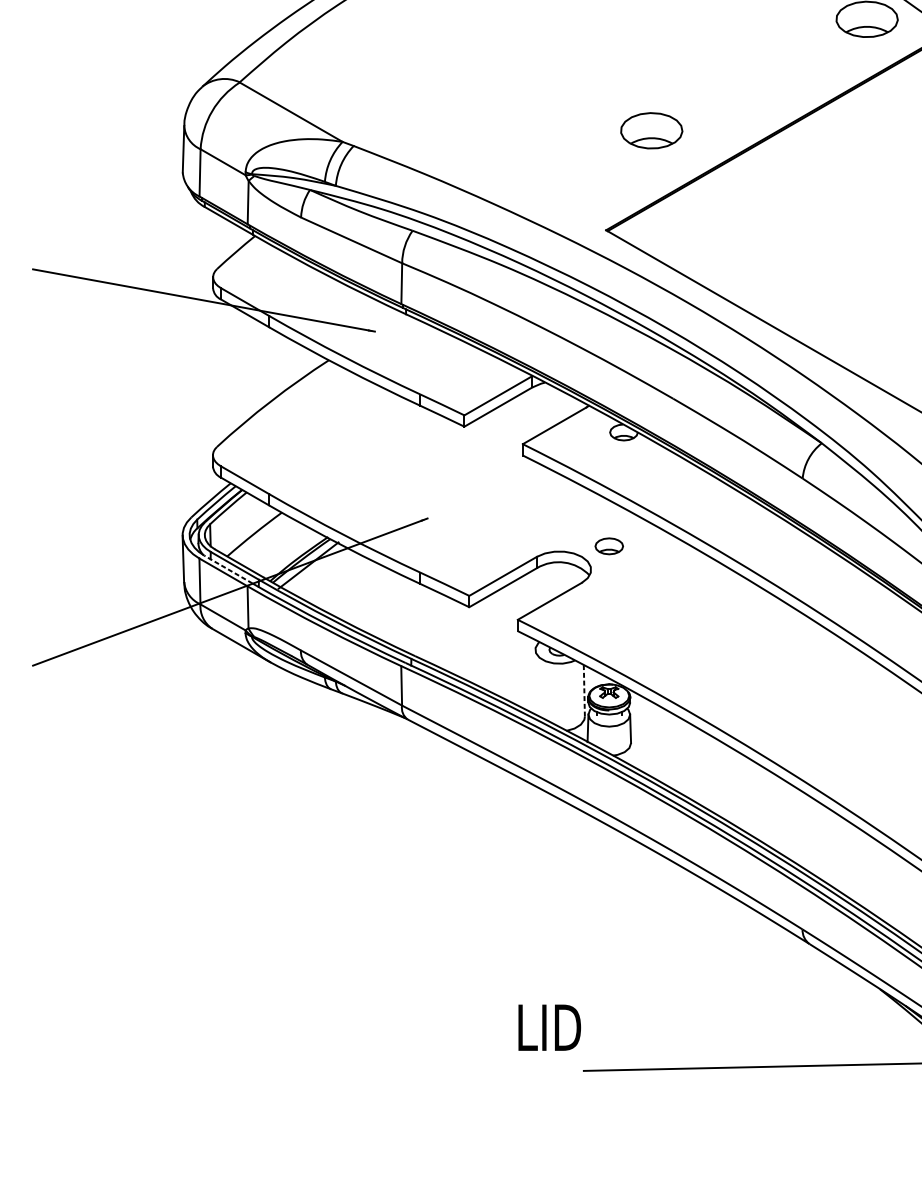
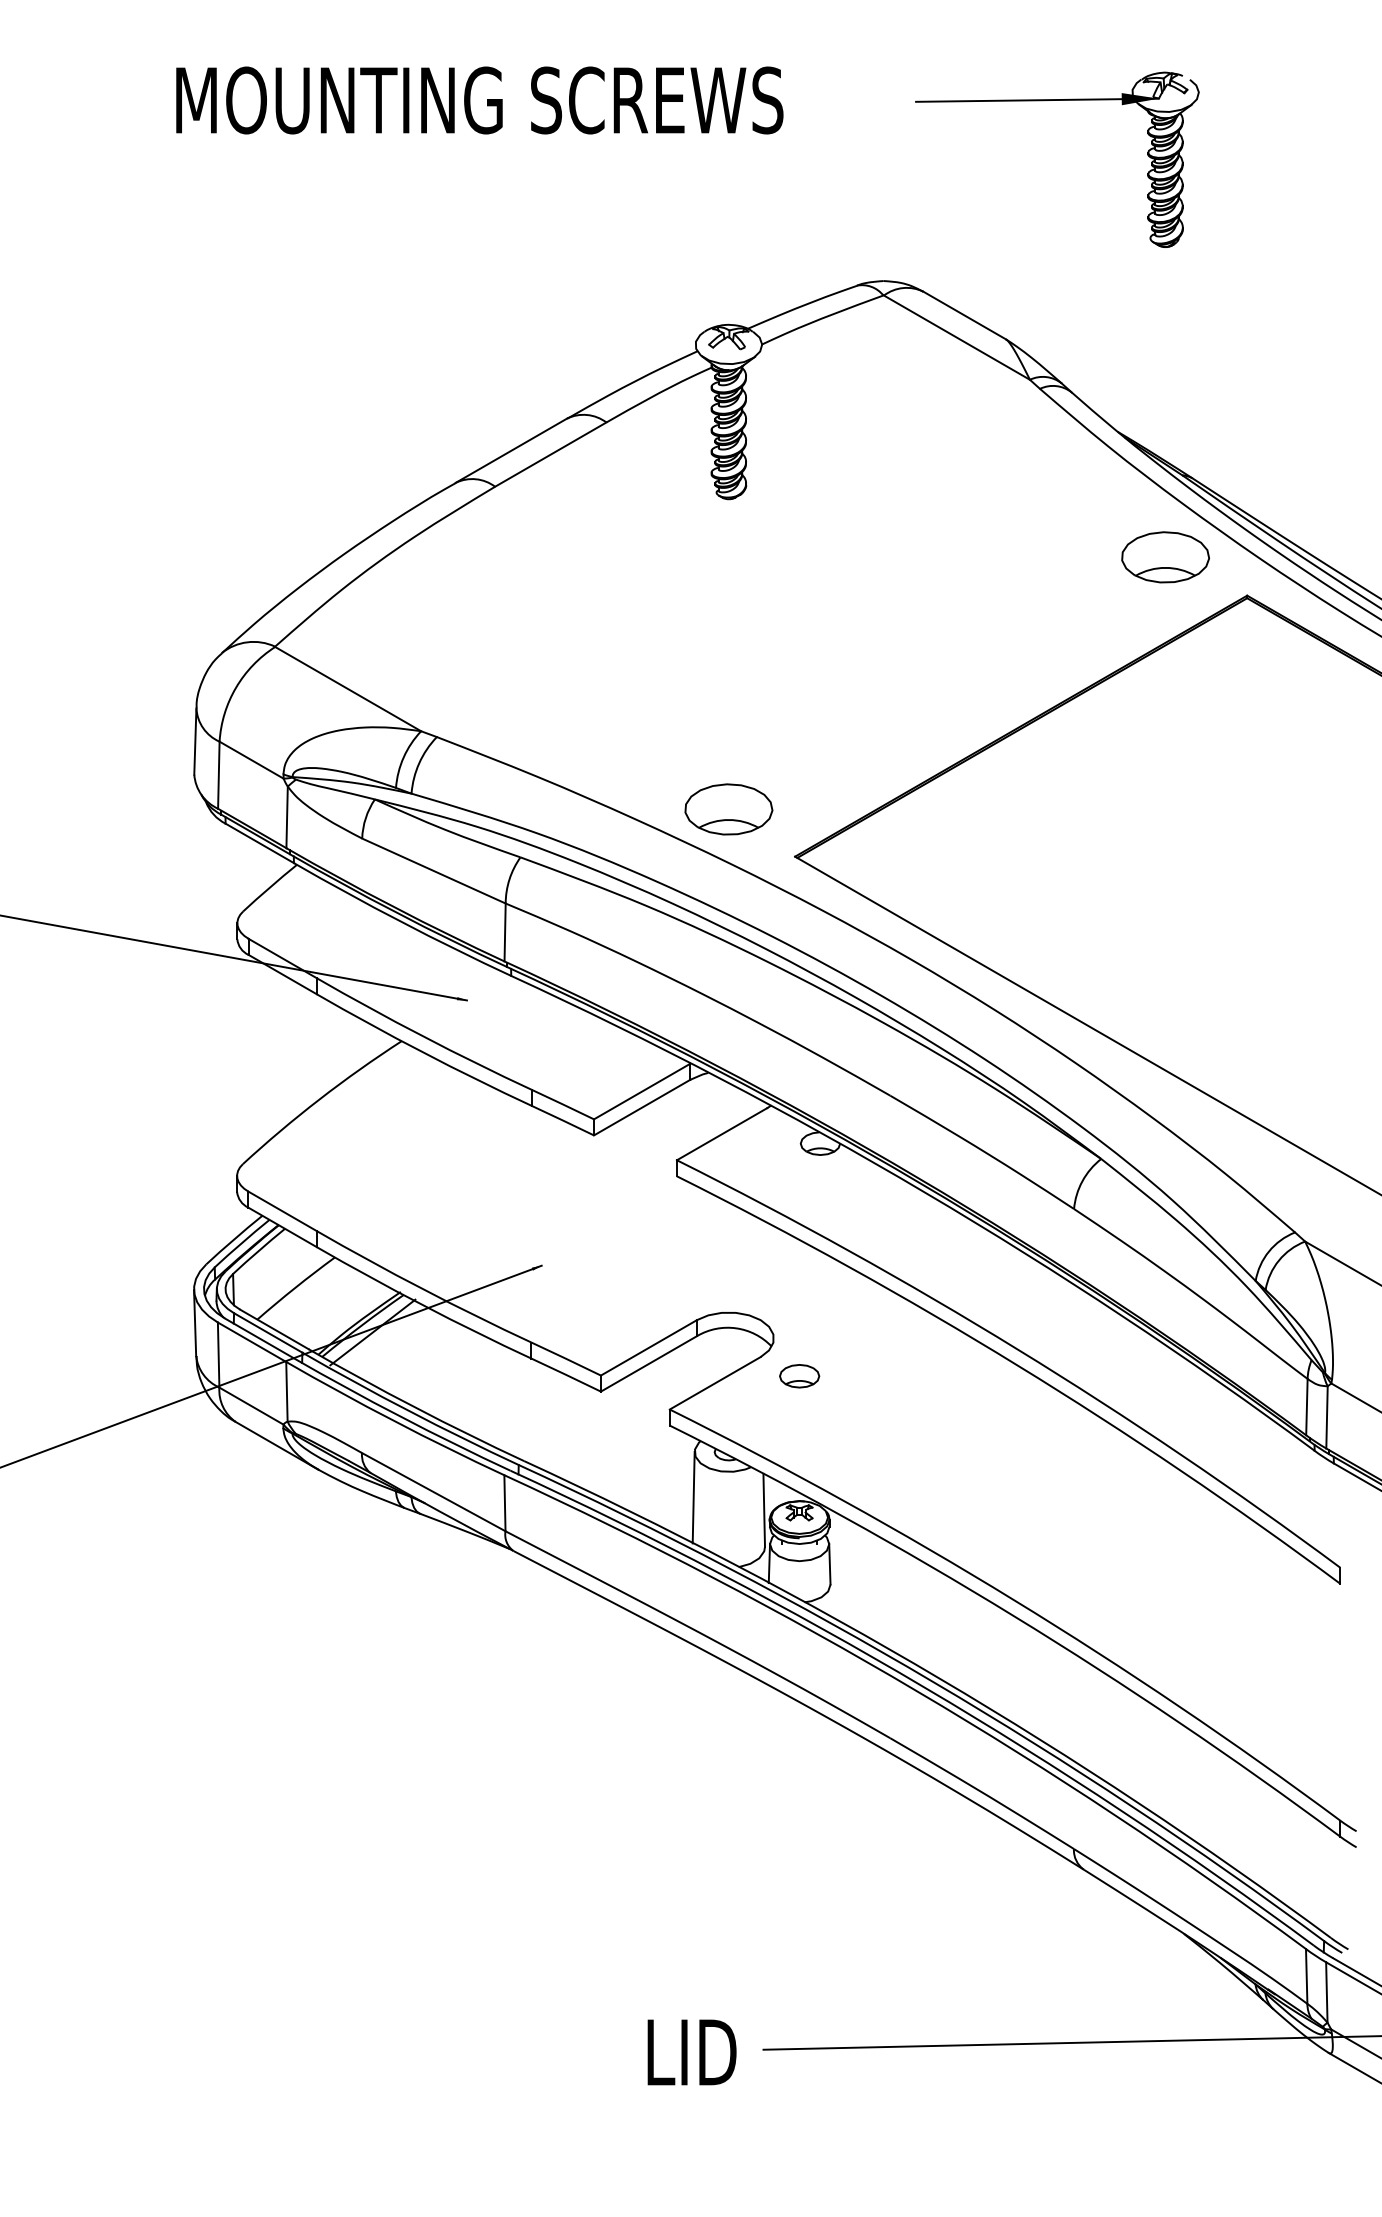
part: (651, 130) -> (728, 809), moved
part: (609, 546) -> (799, 1376), moved
line: (228, 569) -> (258, 1337), dashed -> solid
line: (534, 681) -> (693, 1497), added
line: (584, 690) -> (764, 1509), dashed -> solid
text: (549, 1027) -> (691, 2052), moved

